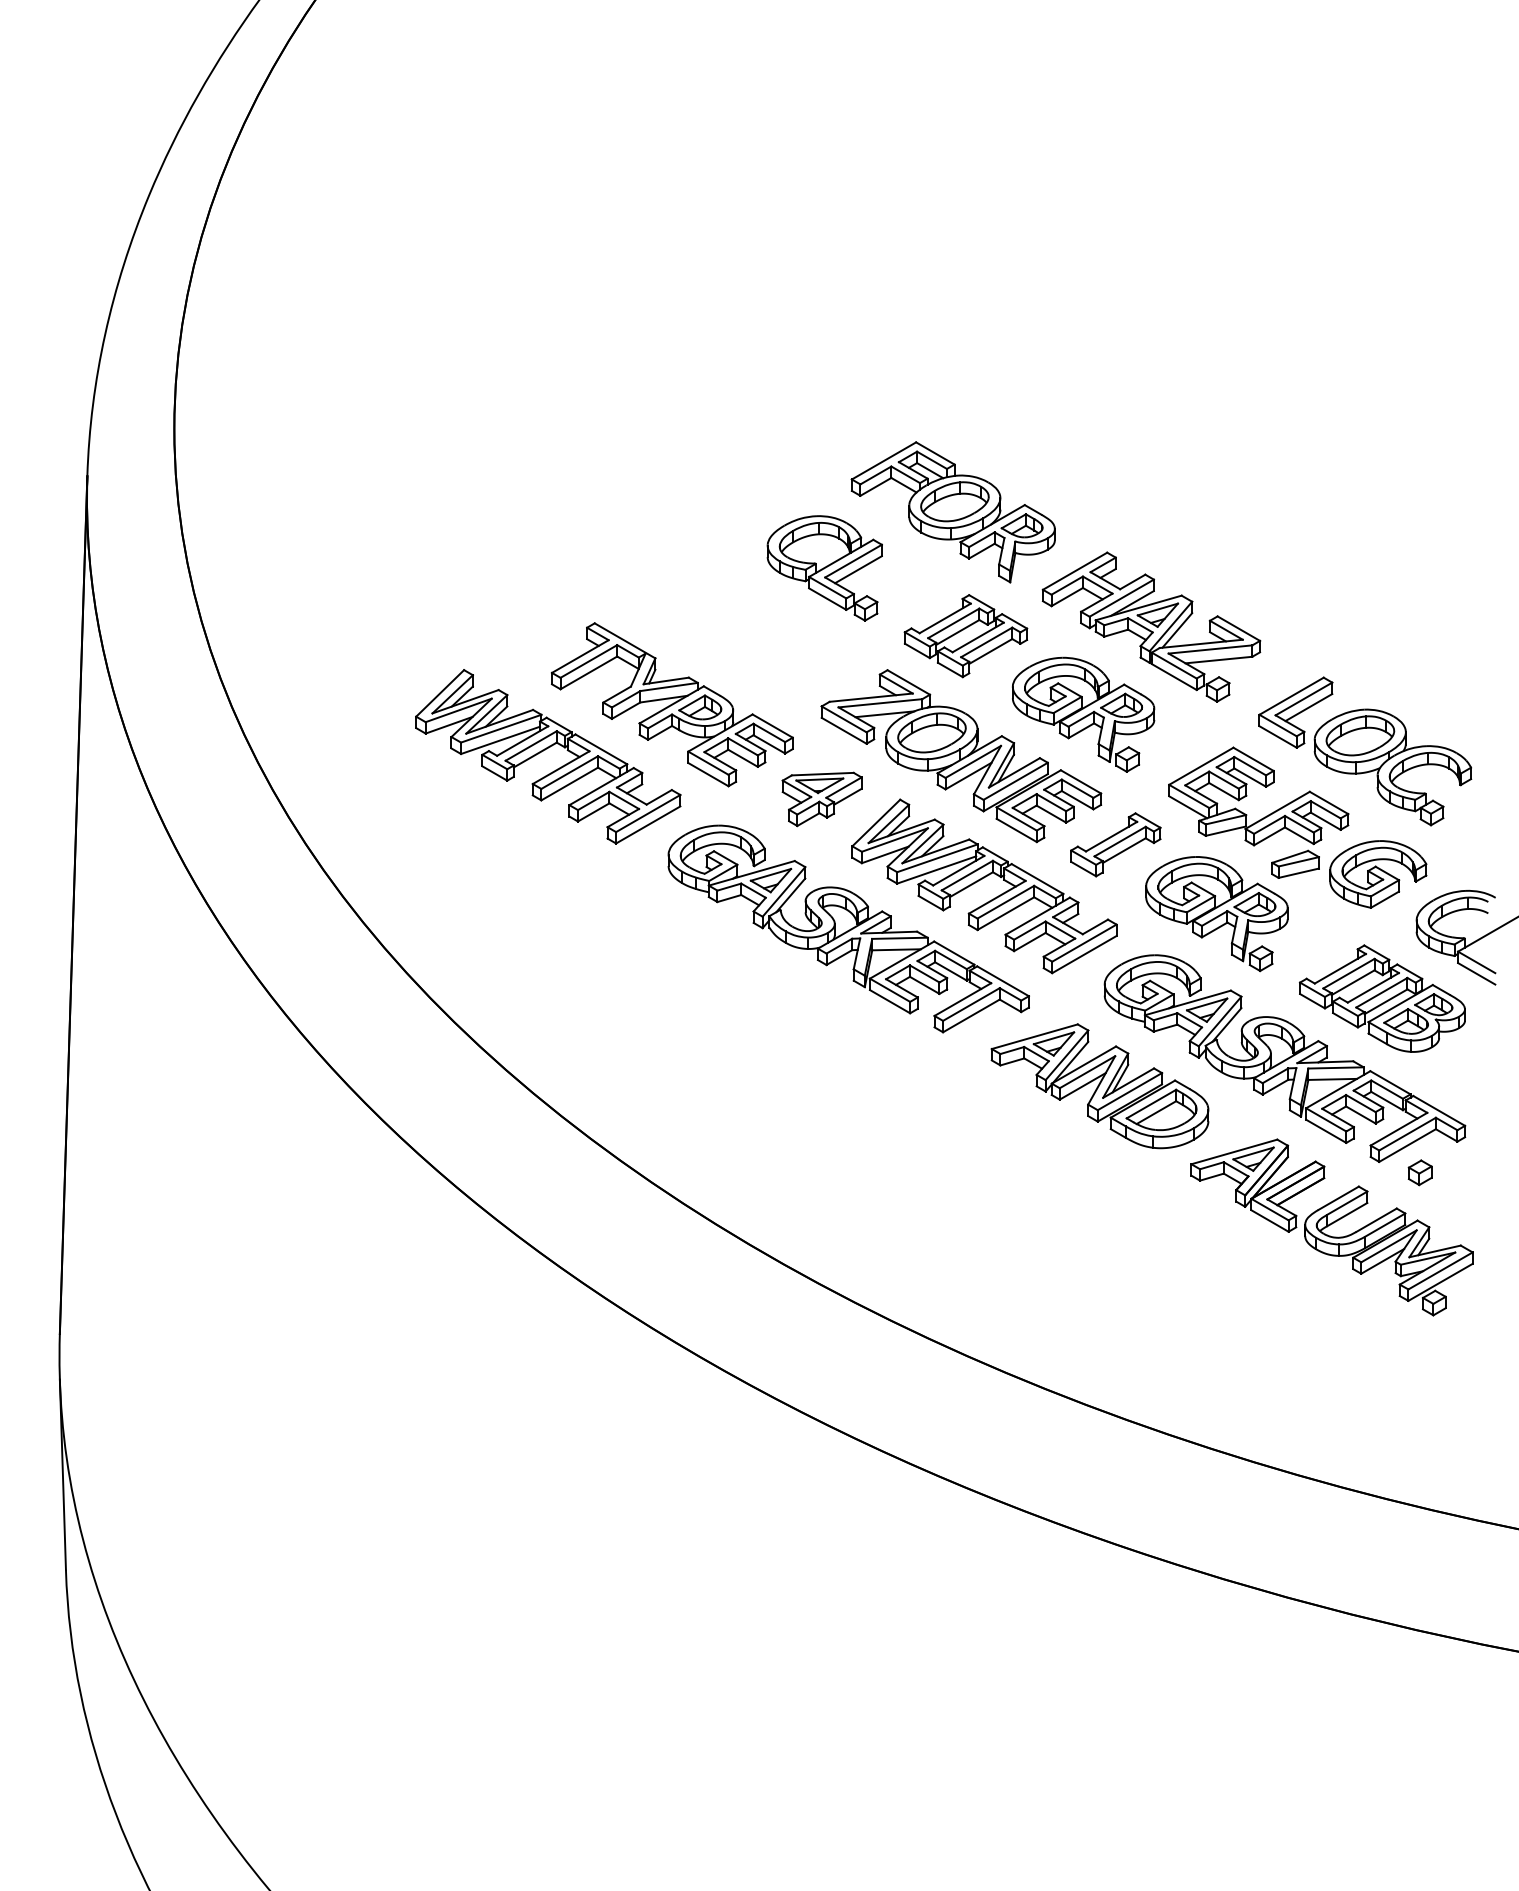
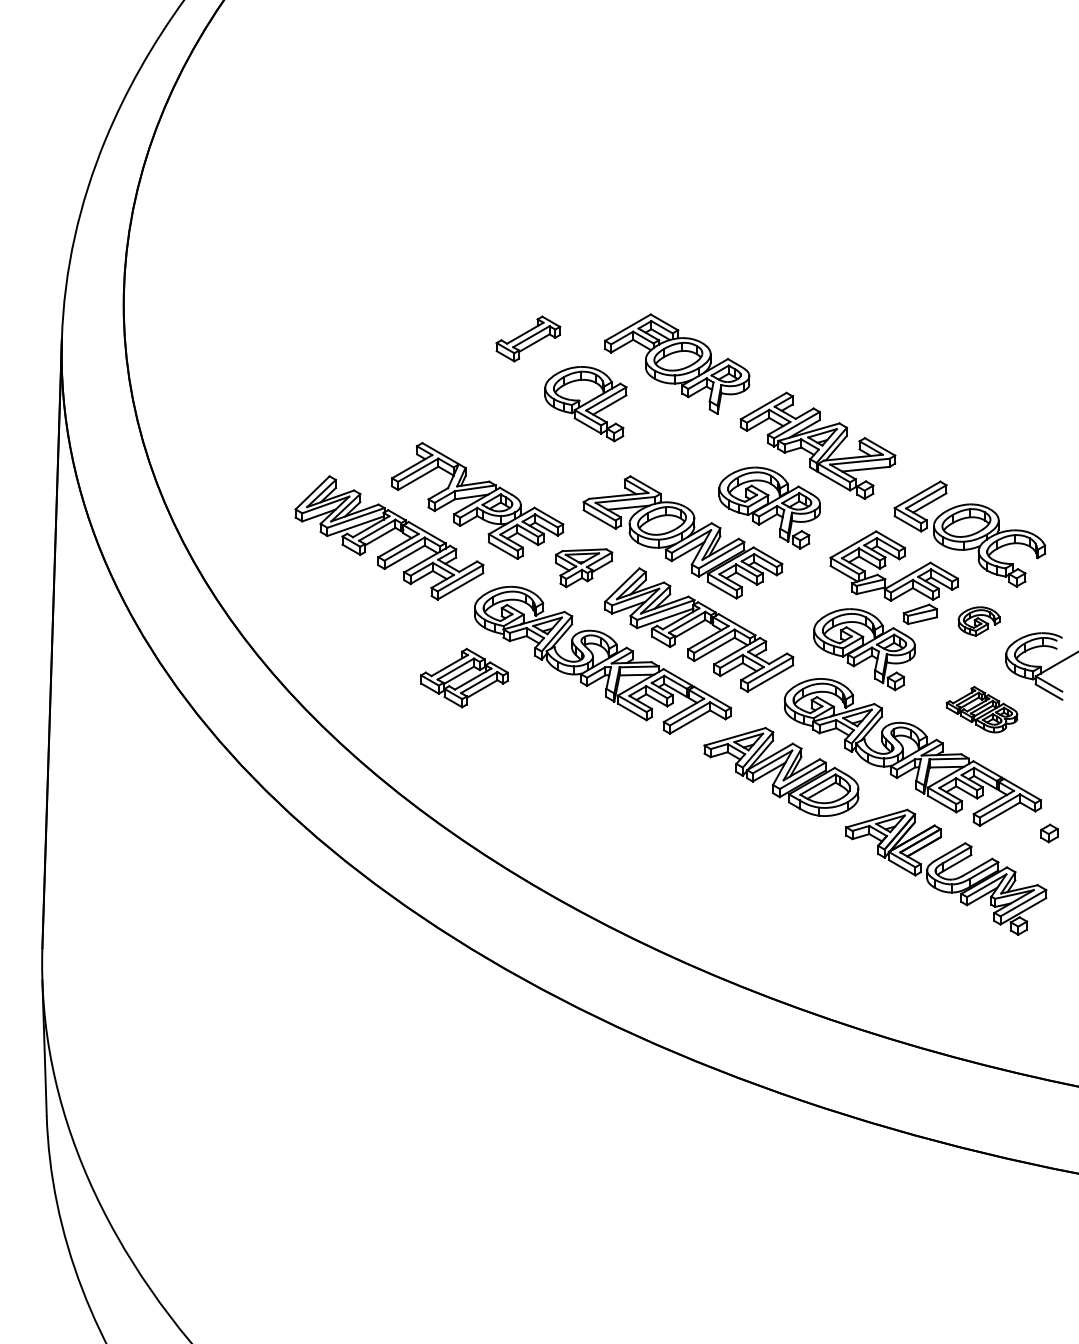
part: (965, 636) -> (464, 678), moved
part: (1115, 844) -> (528, 338), moved
part: (1378, 874) -> (979, 621), size x0.6
part: (1382, 998) -> (982, 709), size x0.6
part: (1419, 1172) -> (1048, 833), moved

